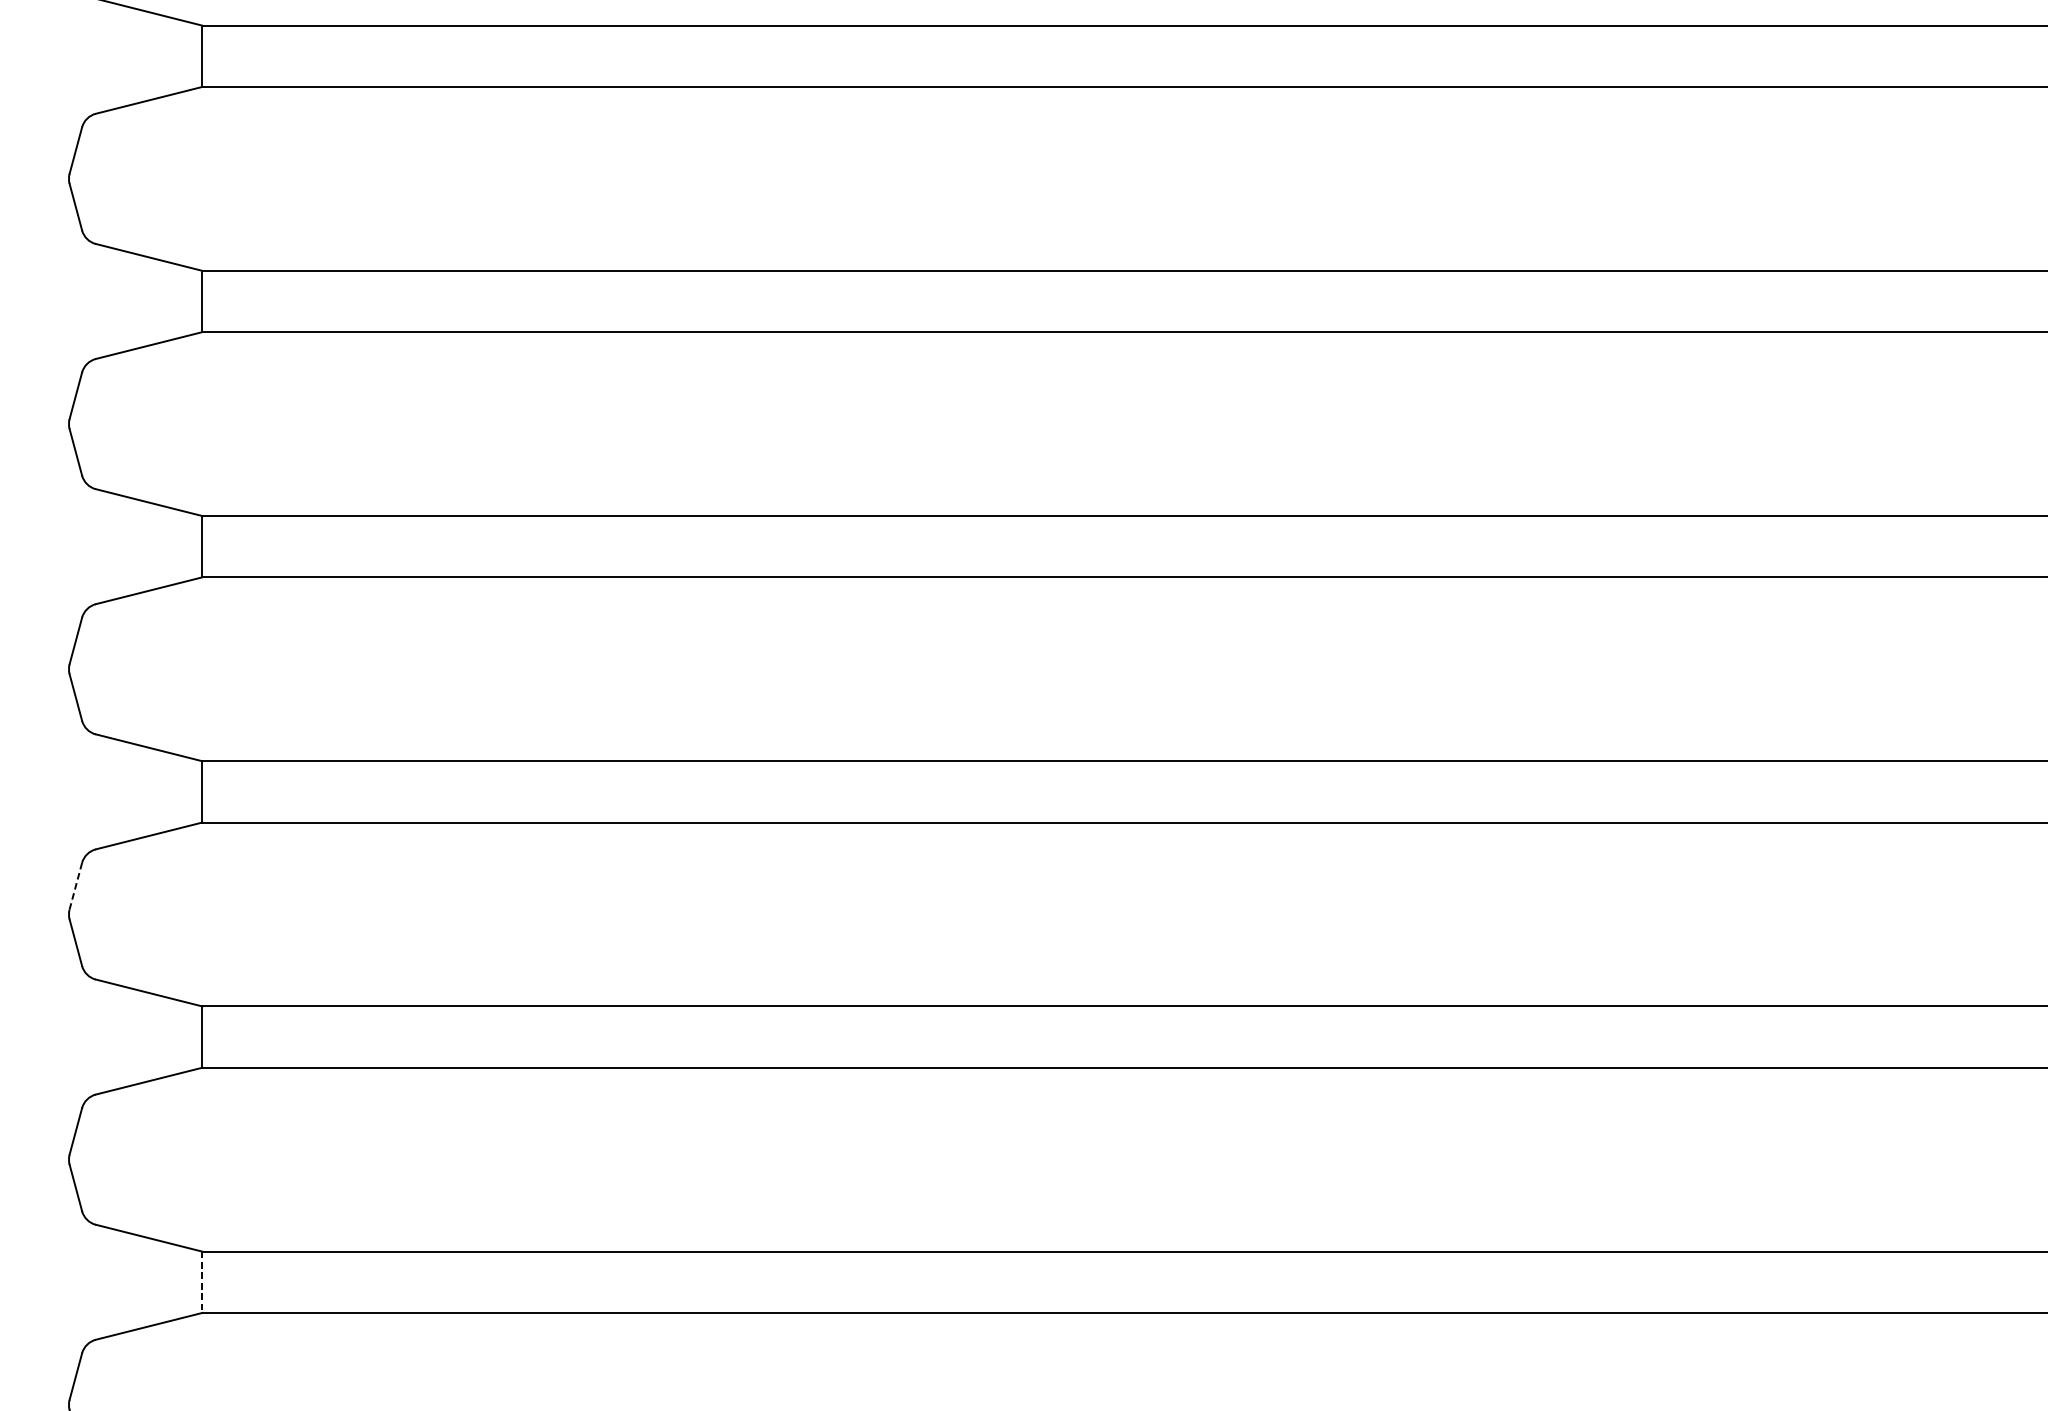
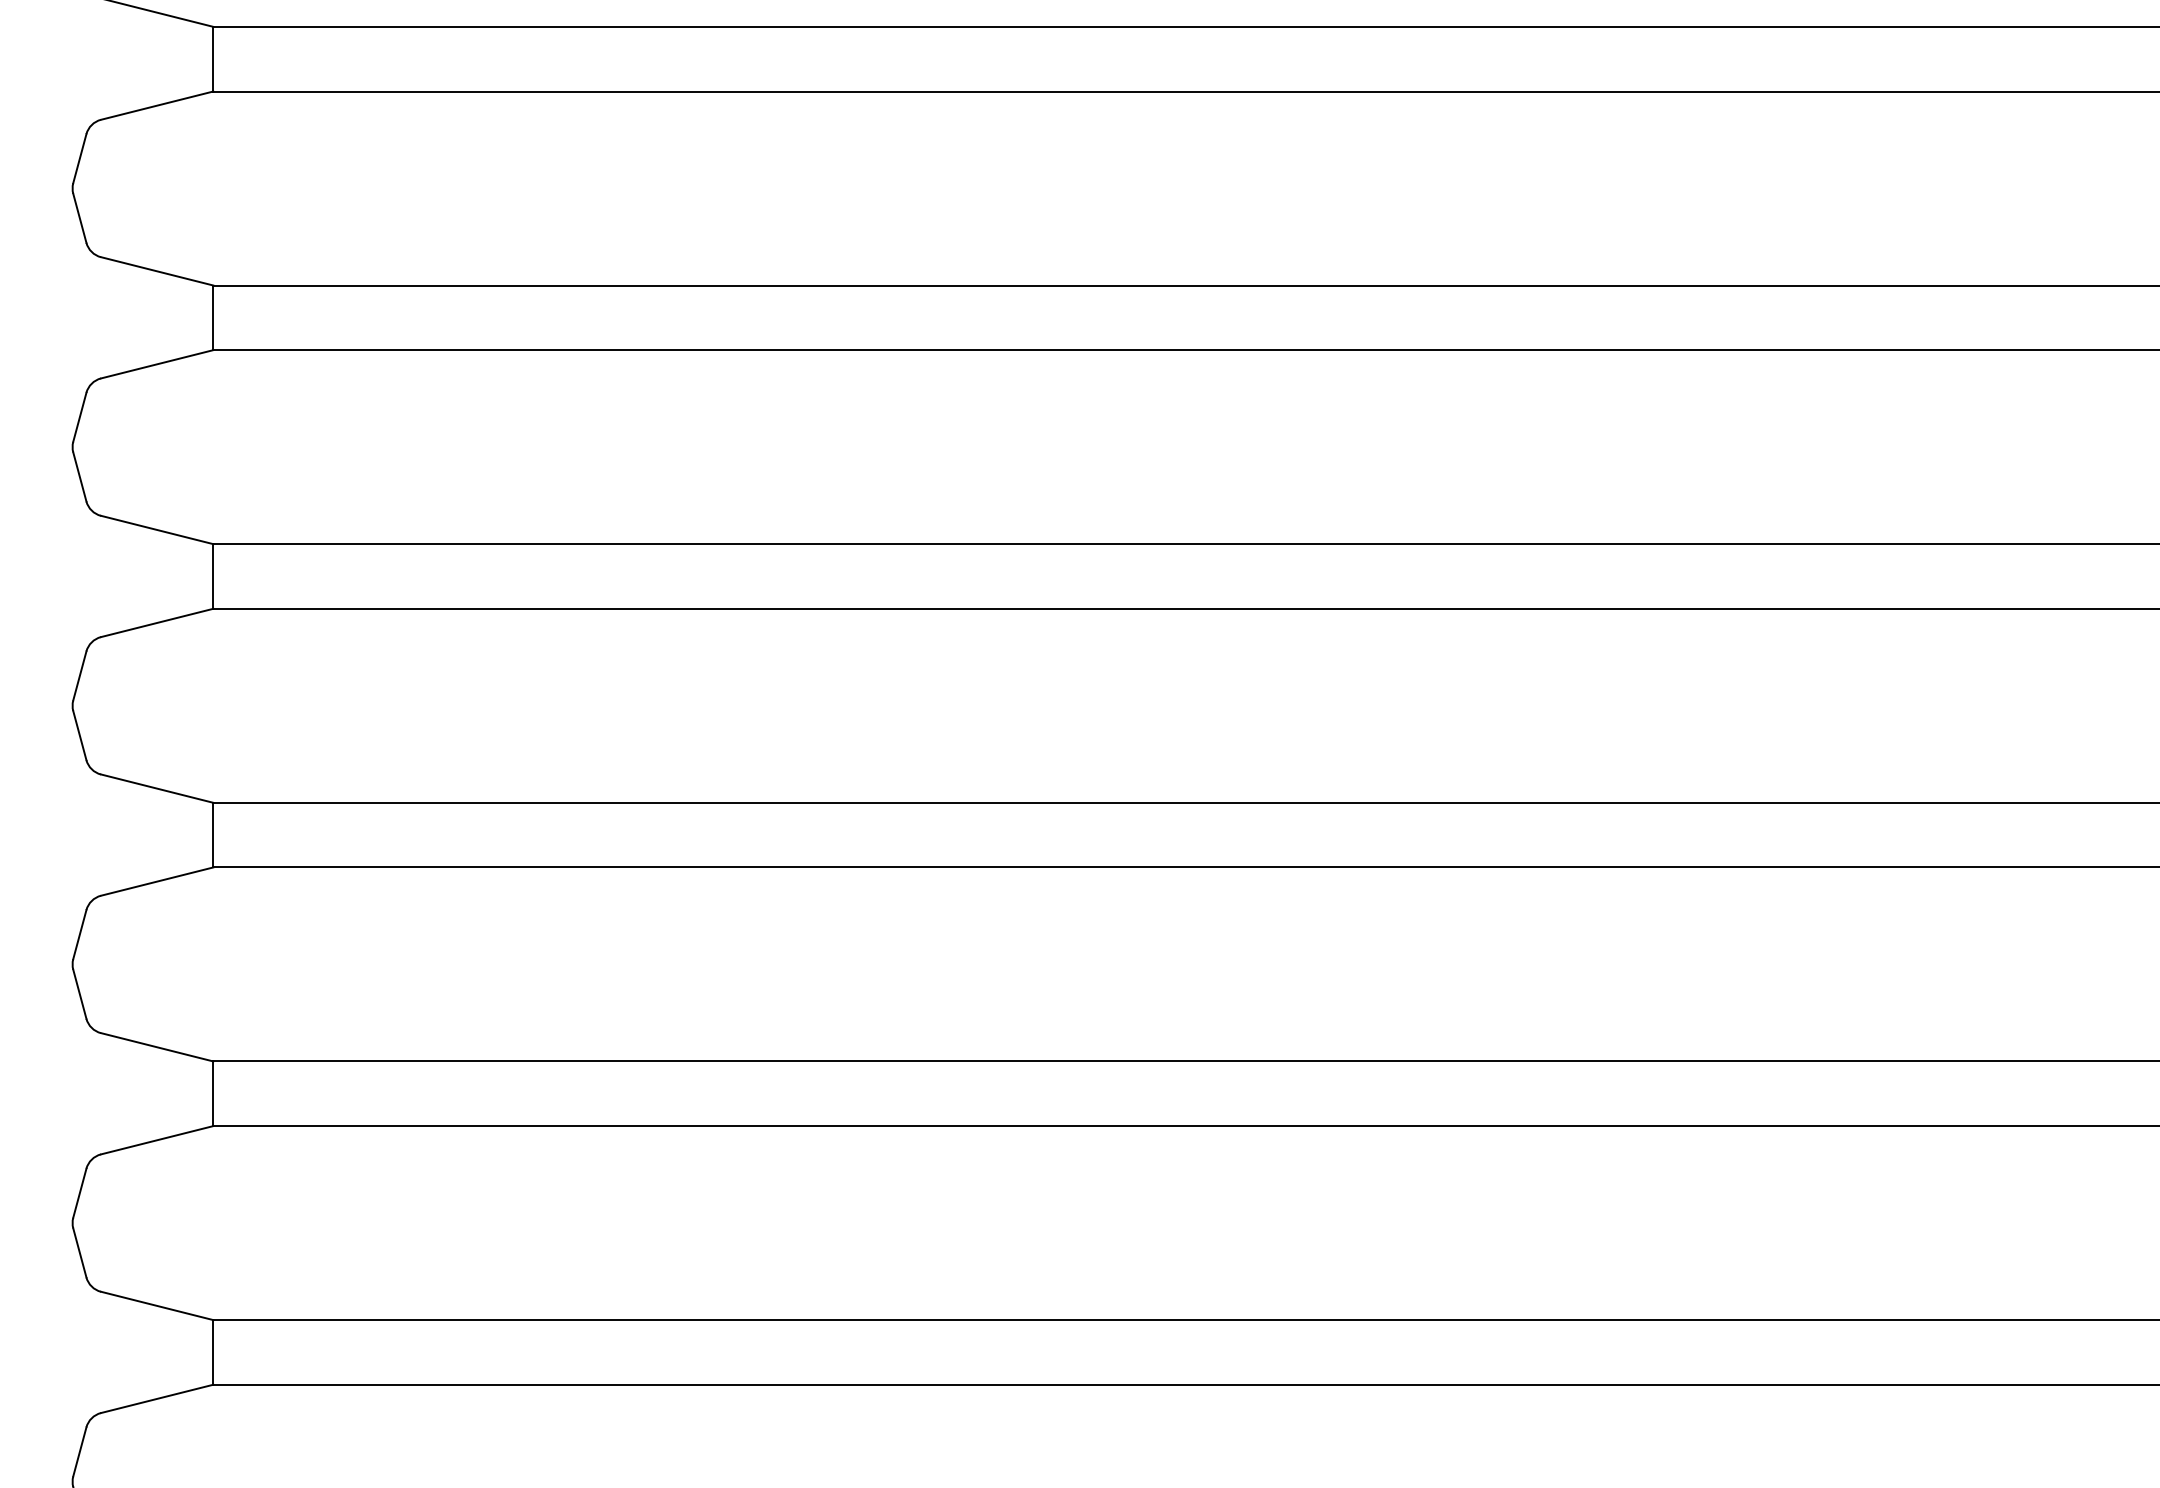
line: (75, 887) -> (79, 935), dashed -> solid
line: (202, 1282) -> (213, 1352), dashed -> solid

